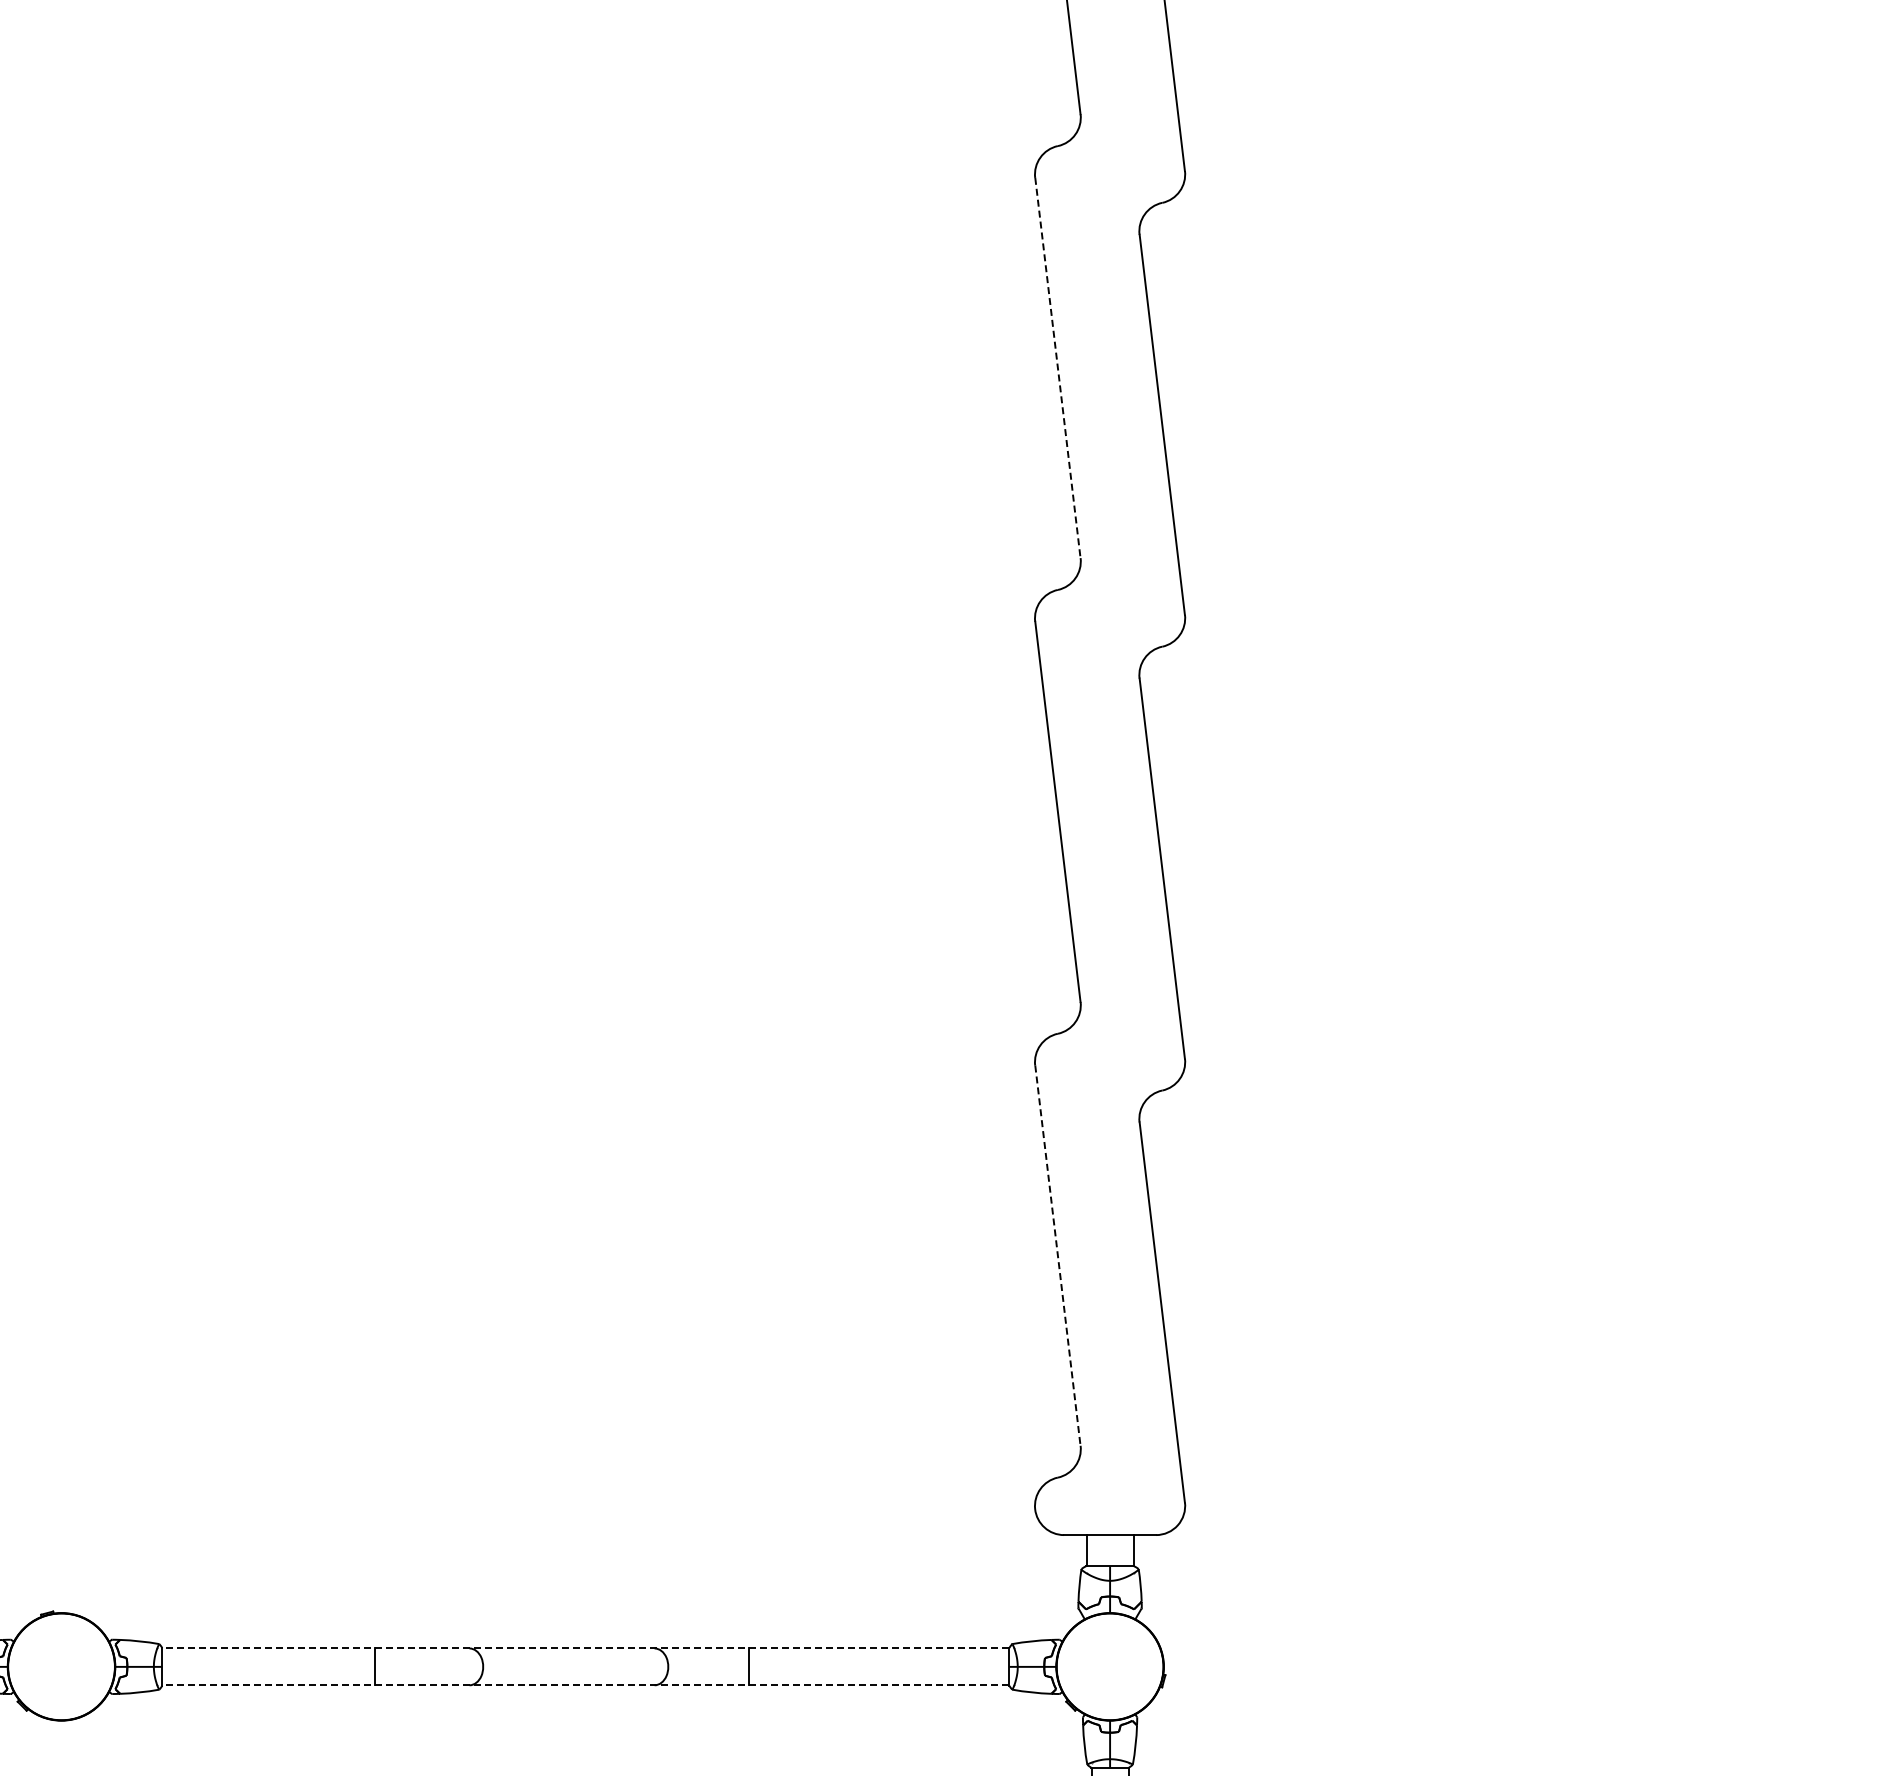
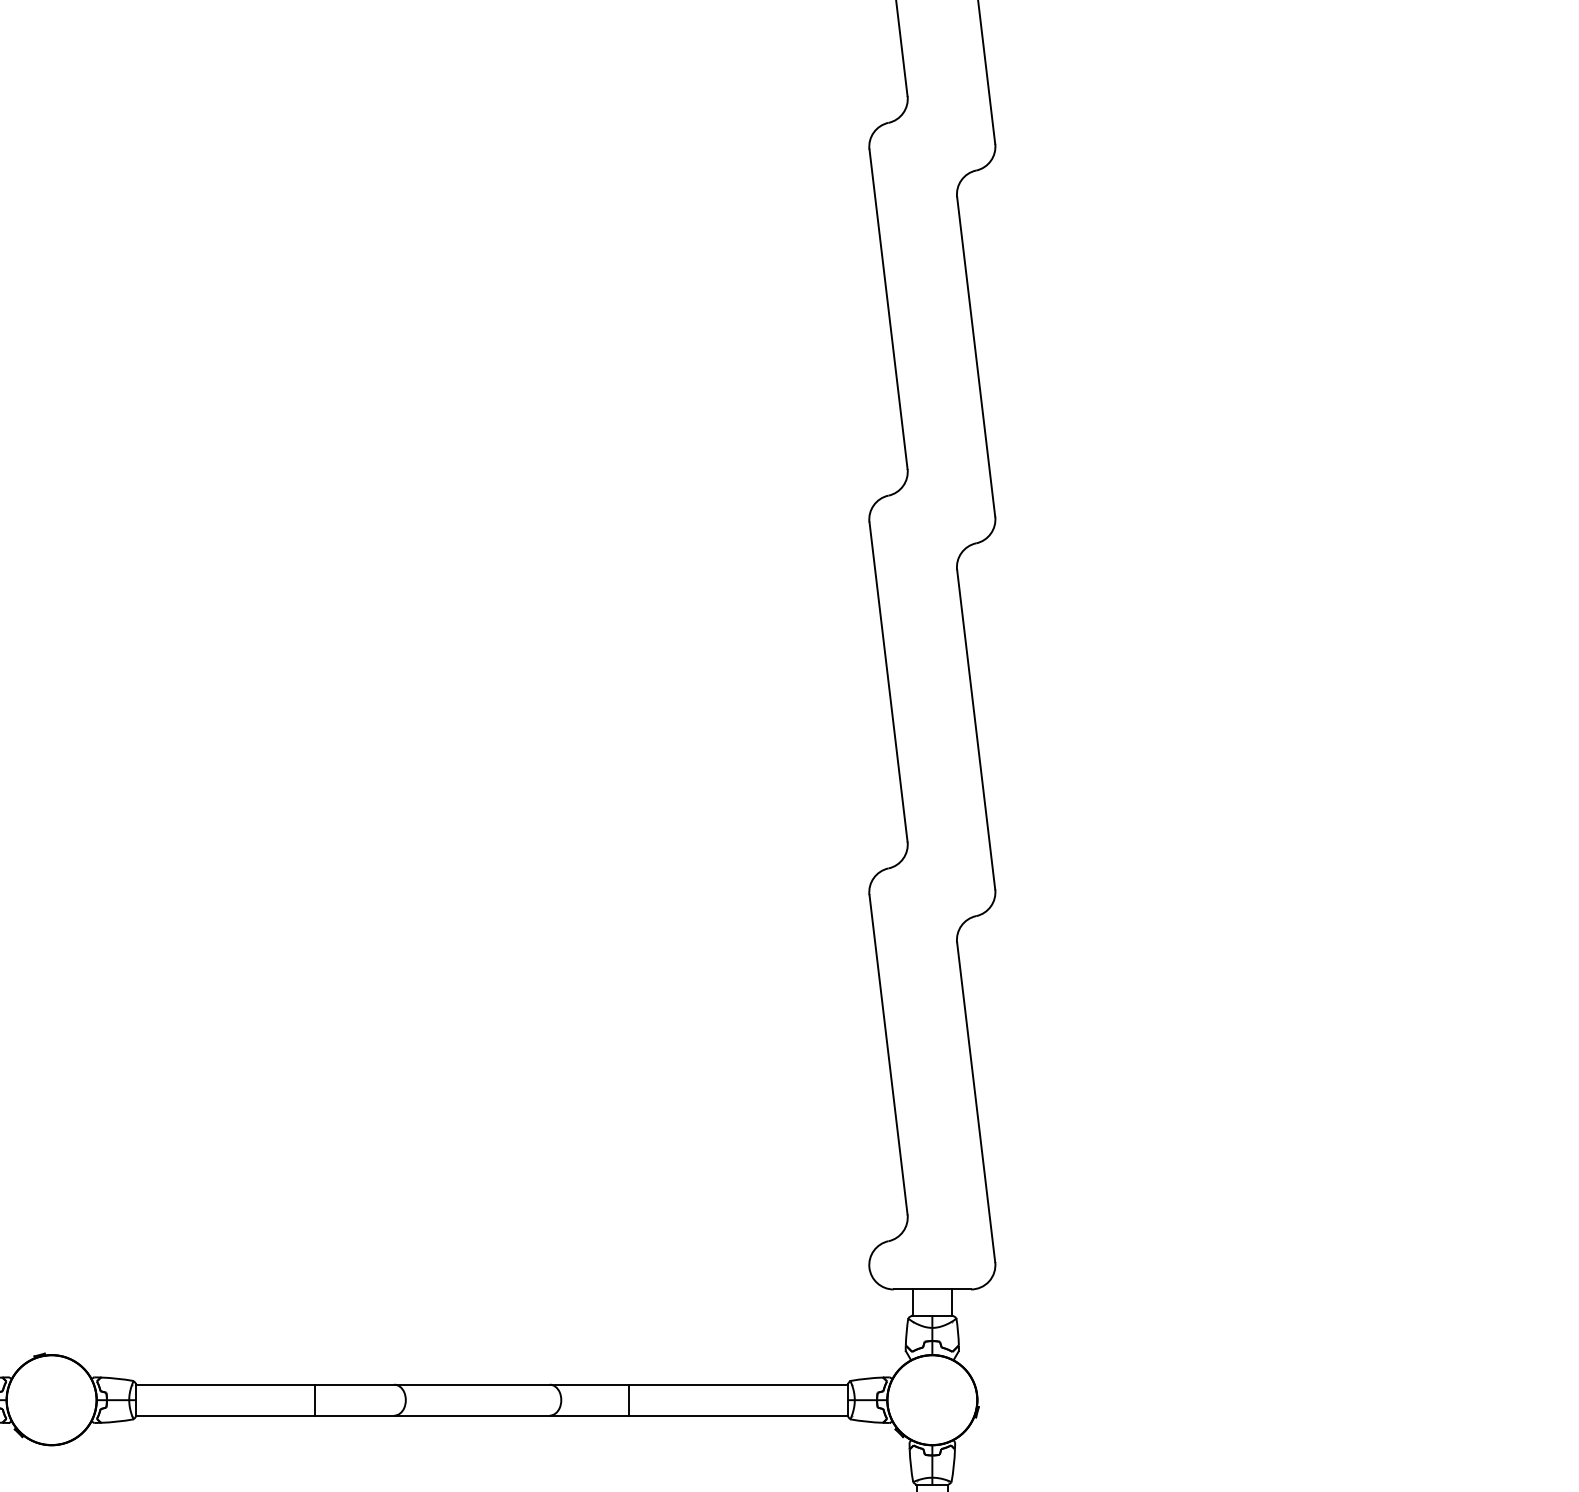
line: (1057, 368) -> (888, 309), dashed -> solid
line: (1057, 1256) -> (888, 1055), dashed -> solid
line: (585, 1648) -> (491, 1384), dashed -> solid
line: (585, 1685) -> (491, 1415), dashed -> solid

